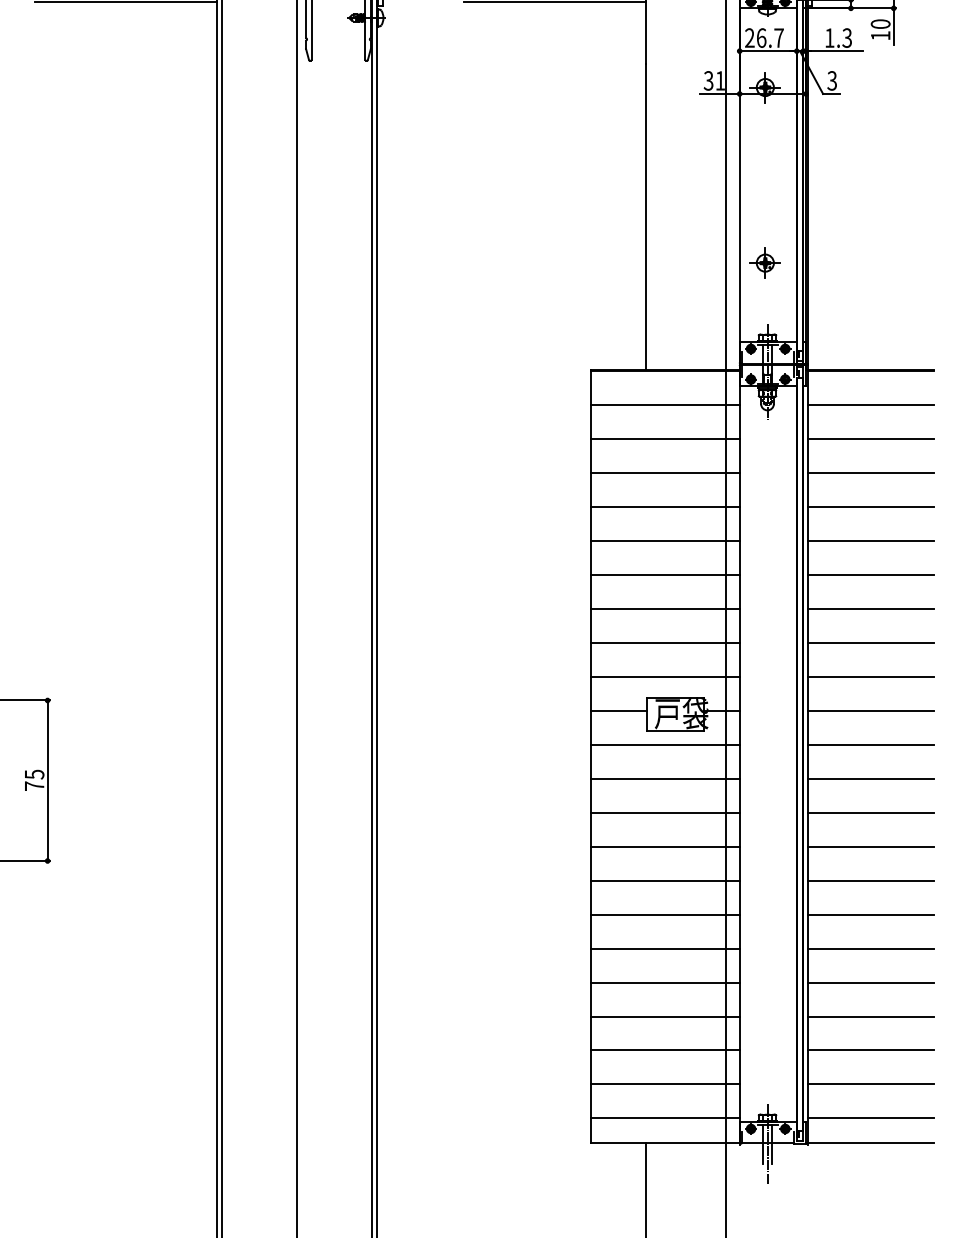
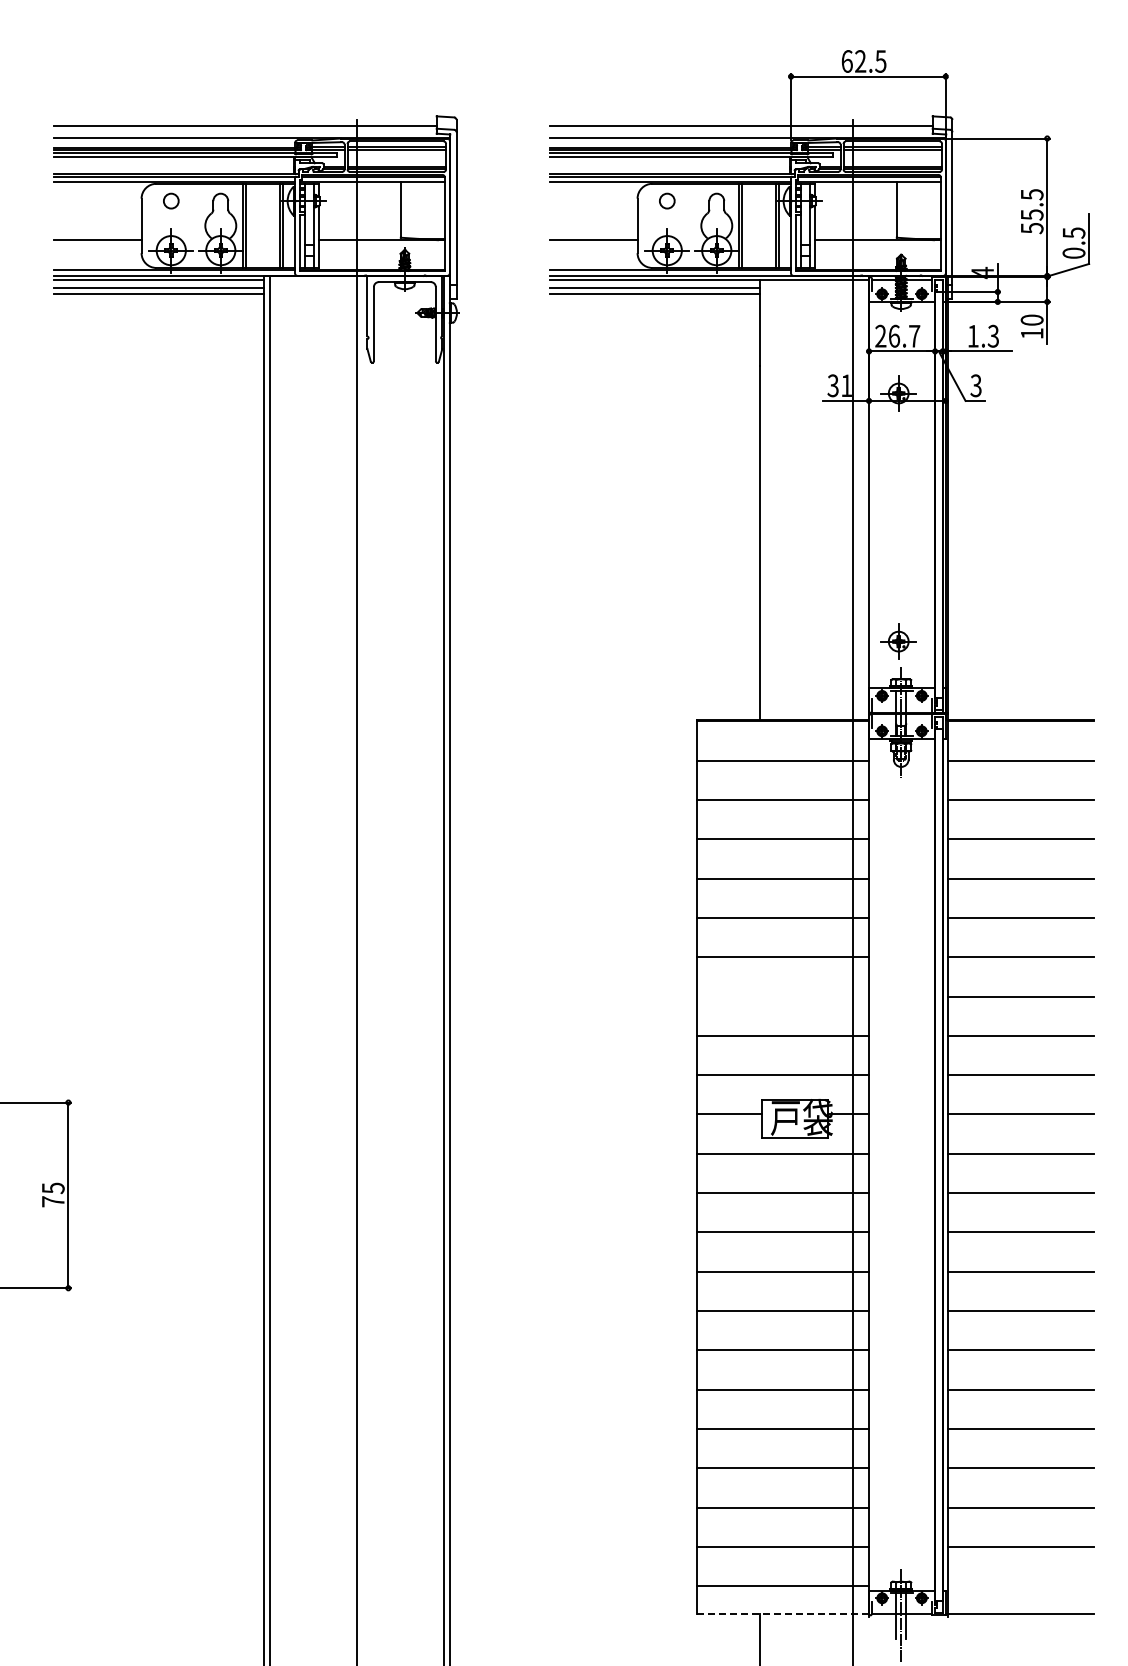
part: (765, 263) -> (898, 641), moved
line: (664, 608) -> (782, 996), removed
line: (871, 1118) -> (1021, 1586), removed
line: (664, 1142) -> (782, 1614), solid -> dashed

